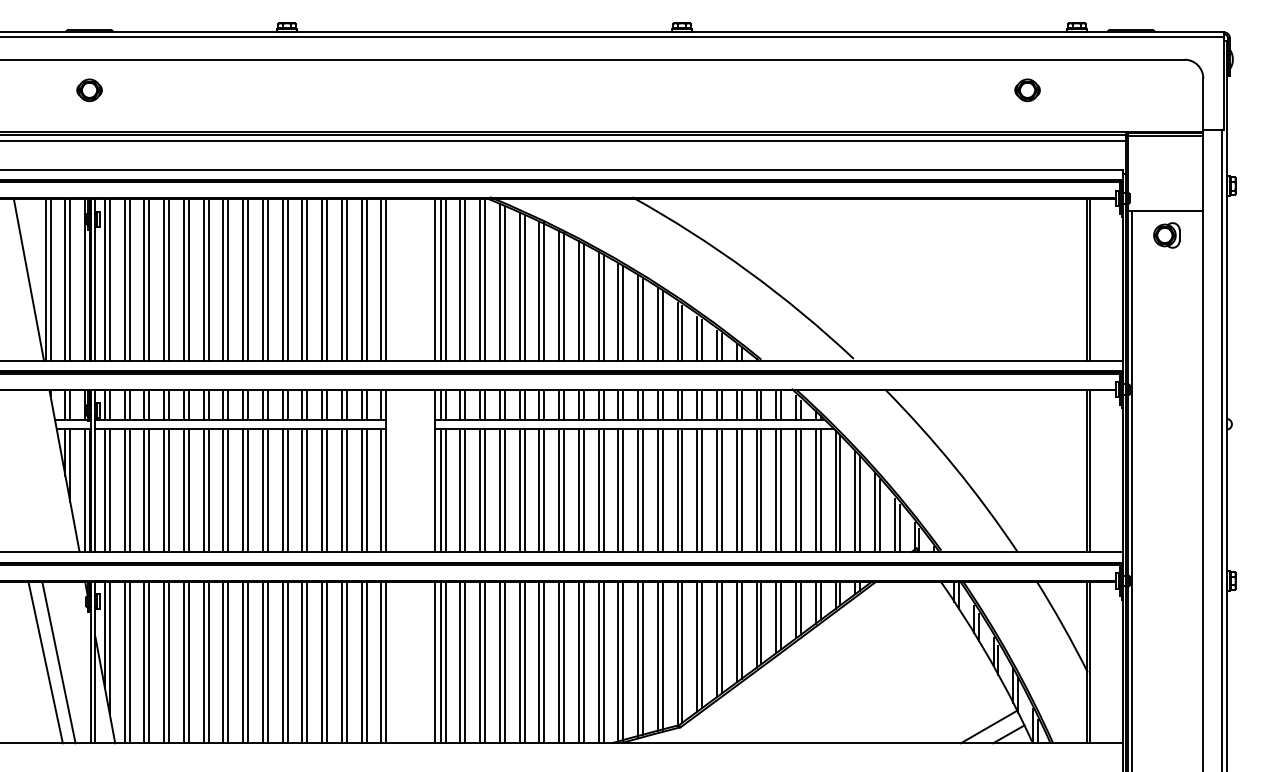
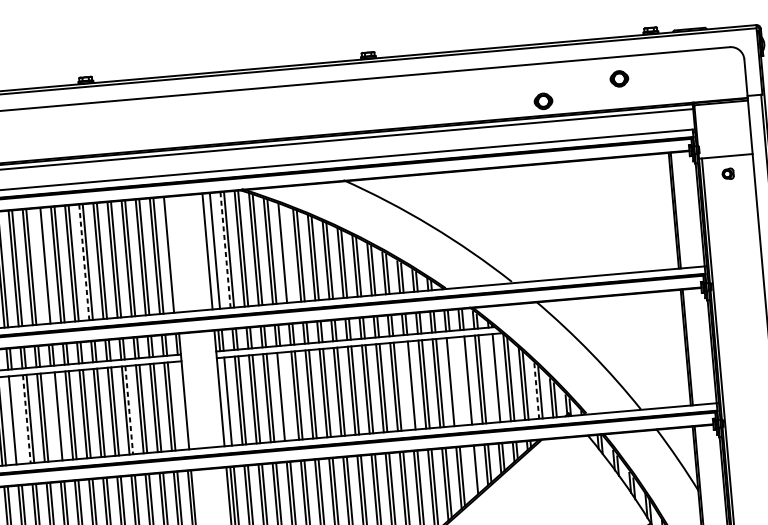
part: (919, 112) -> (543, 101), added
part: (1166, 235) -> (727, 174), size x0.6
line: (203, 279) -> (41, 265), removed
line: (385, 279) -> (171, 254), removed
line: (440, 279) -> (211, 250), removed
line: (262, 280) -> (84, 262), solid -> dashed
line: (460, 280) -> (225, 250), solid -> dashed
line: (544, 291) -> (286, 253), removed
line: (149, 490) -> (16, 420), removed
line: (164, 490) -> (27, 419), solid -> dashed
line: (203, 490) -> (55, 416), removed
line: (307, 490) -> (129, 410), solid -> dashed
line: (381, 490) -> (182, 405), removed
line: (440, 490) -> (224, 401), removed
line: (524, 490) -> (284, 396), removed
line: (697, 490) -> (408, 385), removed
line: (761, 490) -> (454, 381), removed
line: (776, 490) -> (464, 380), removed
line: (815, 490) -> (492, 378), removed
line: (875, 513) -> (537, 391), solid -> dashed
line: (776, 617) -> (472, 471), removed

